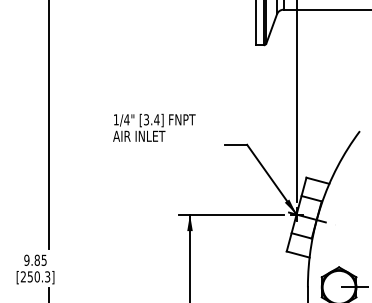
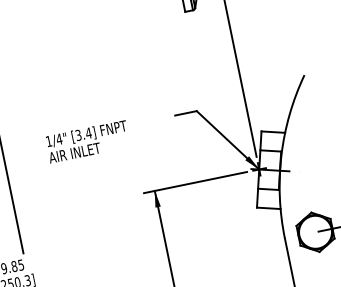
text: (154, 127) -> (87, 141), moved

